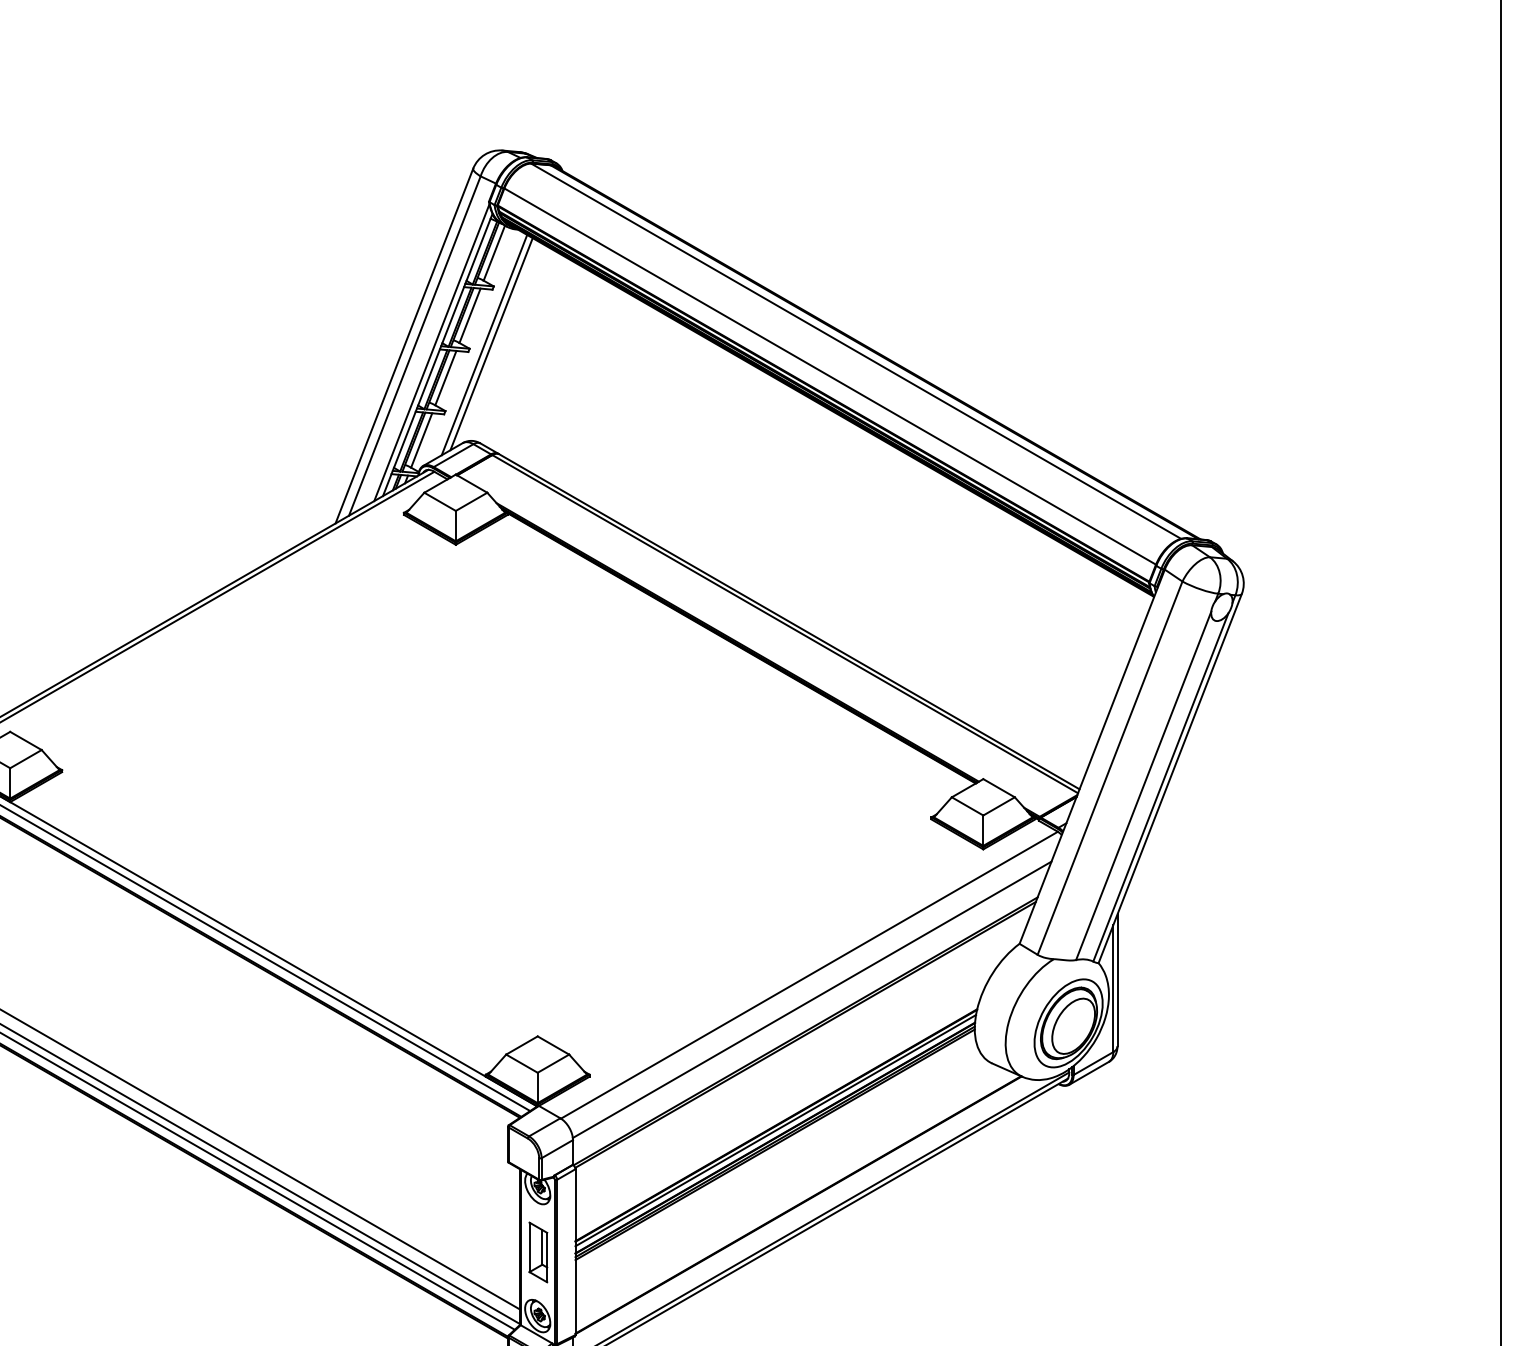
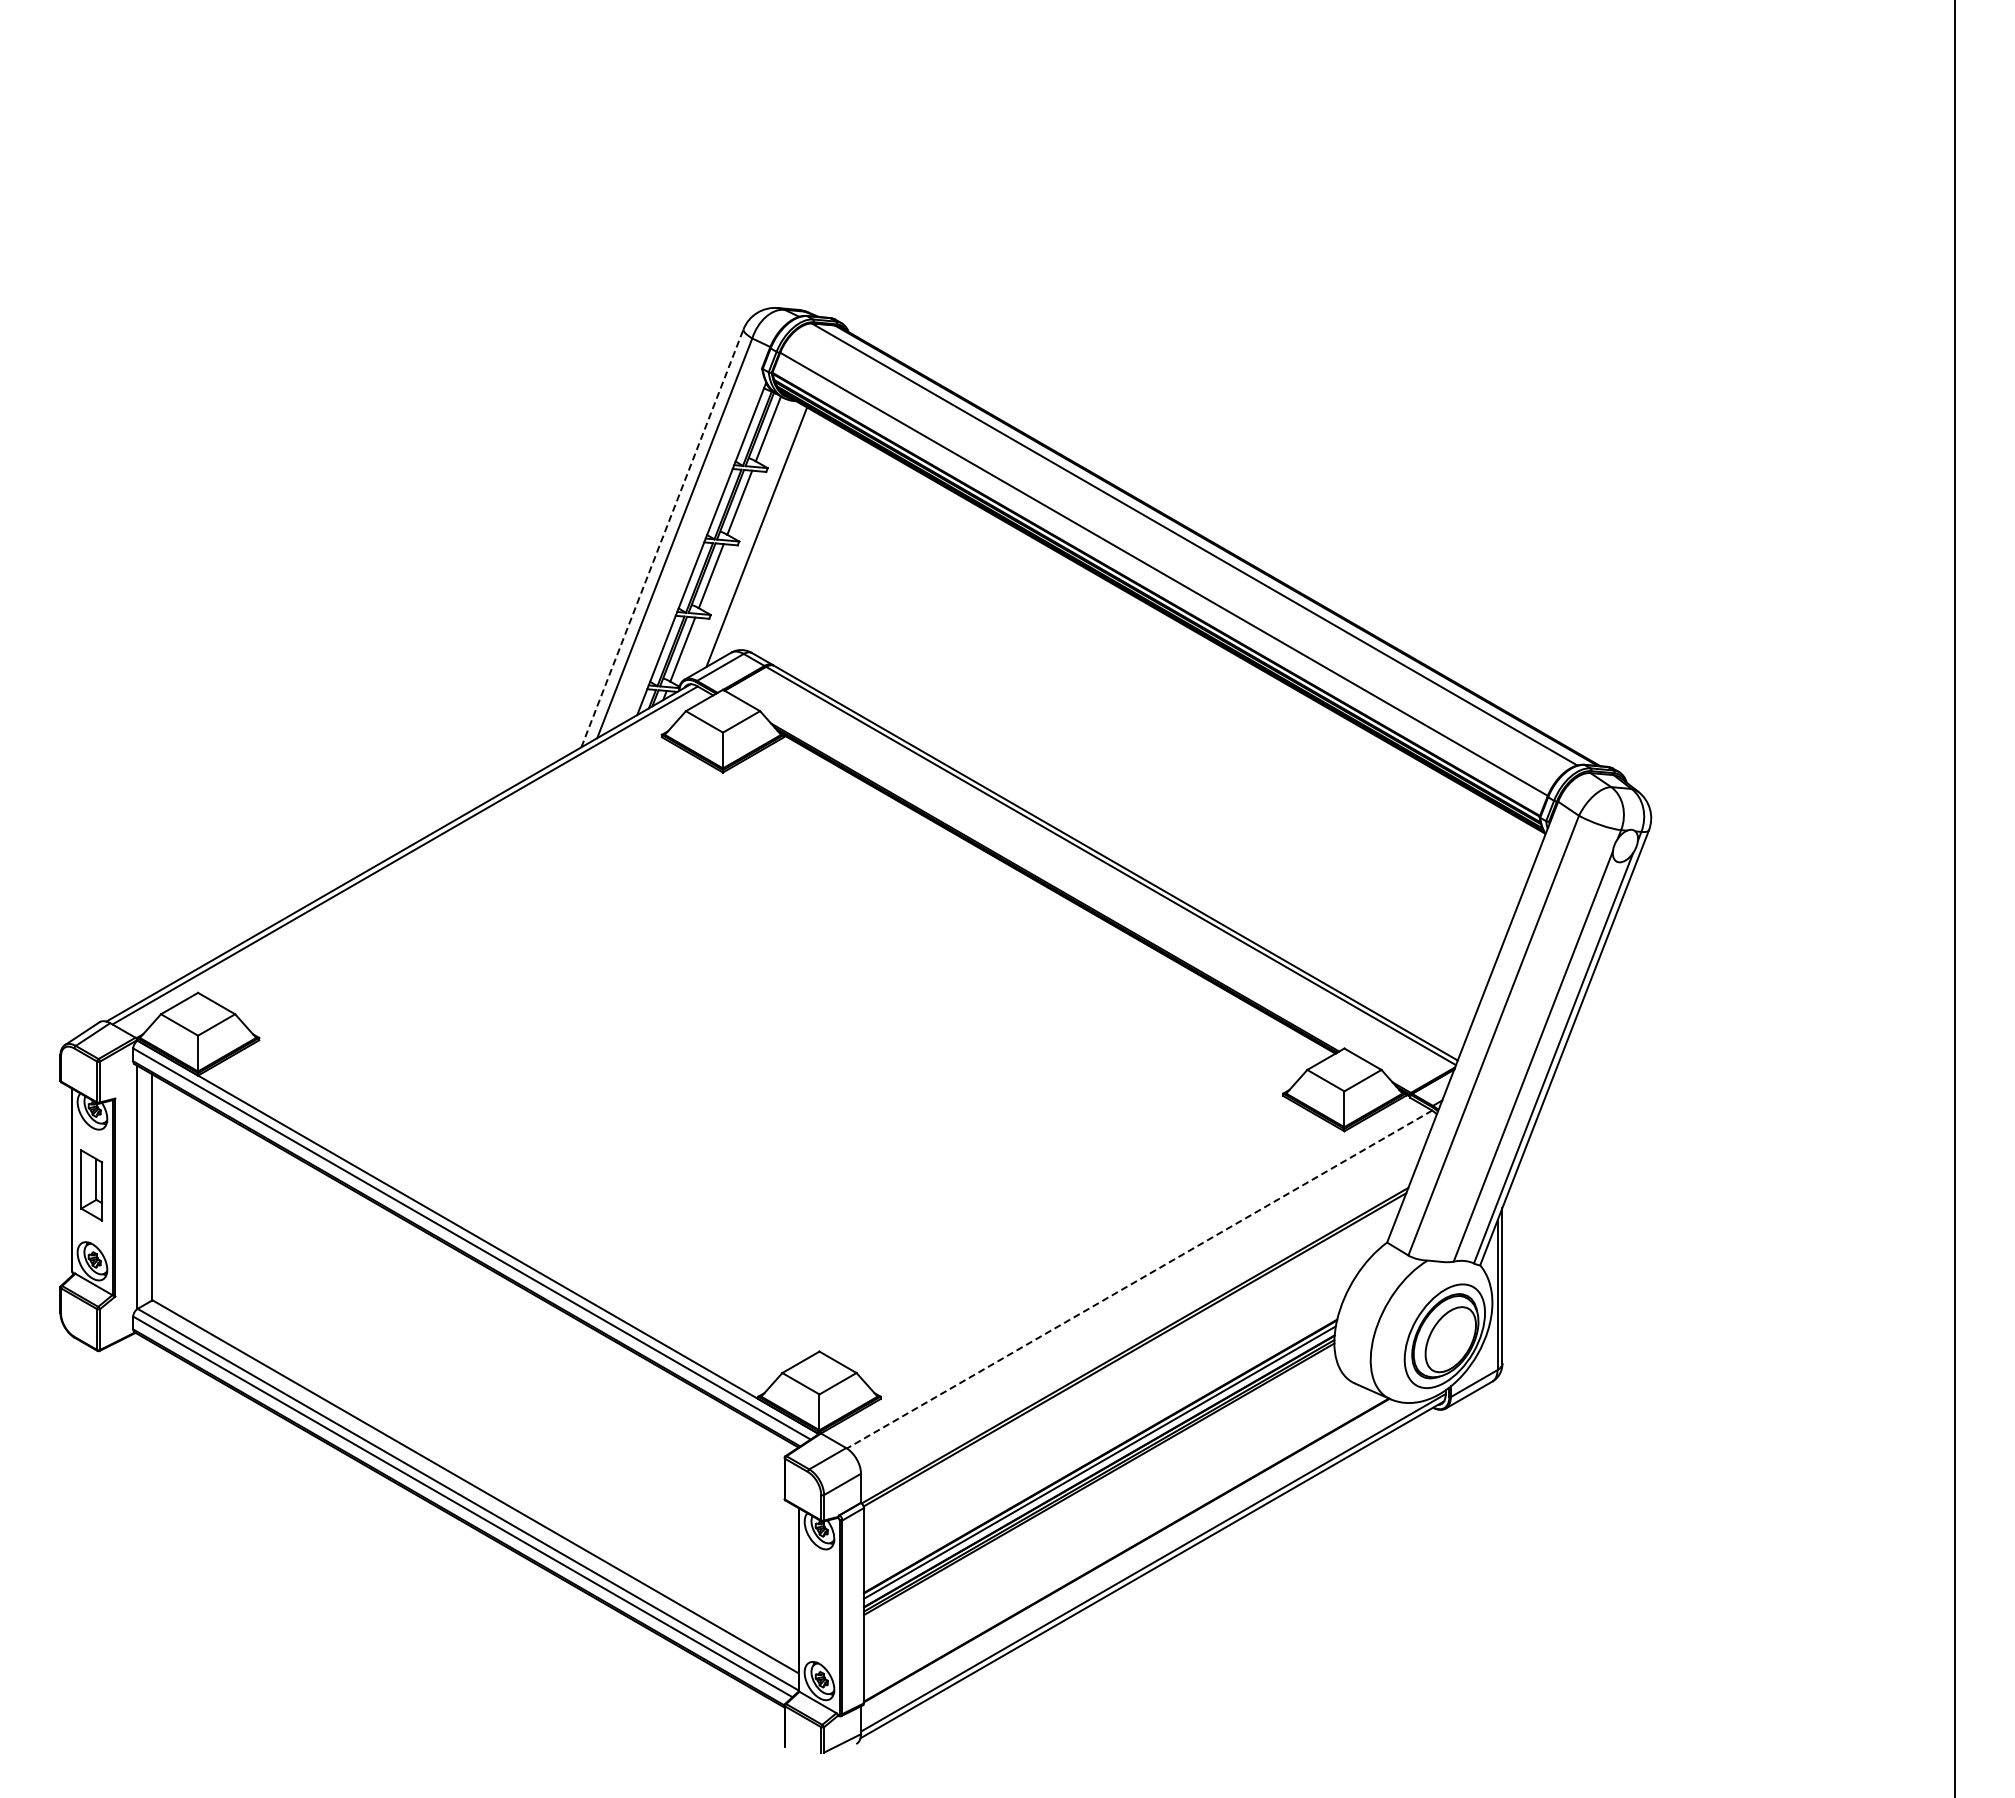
line: (491, 344) -> (764, 536), removed
line: (404, 345) -> (662, 537), solid -> dashed
line: (431, 352) -> (694, 546), removed
line: (809, 975) -> (1139, 1279), solid -> dashed
line: (811, 999) -> (1142, 1308), removed
part: (537, 1252) -> (819, 1606), removed

